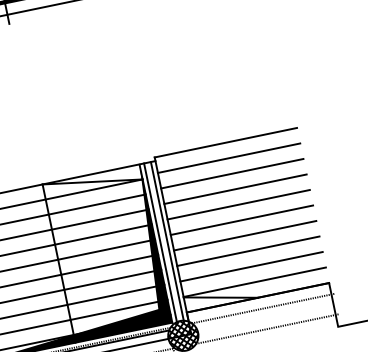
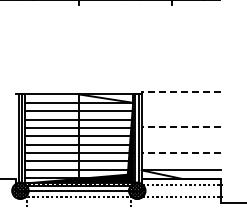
line: (226, 142) -> (181, 92), solid -> dashed
line: (229, 159) -> (181, 101), removed
line: (232, 173) -> (181, 109), removed
line: (235, 189) -> (181, 118), removed
line: (238, 203) -> (181, 126), solid -> dashed
line: (242, 220) -> (181, 135), removed
line: (245, 236) -> (181, 144), removed
line: (248, 250) -> (181, 152), solid -> dashed
line: (251, 266) -> (181, 161), removed

